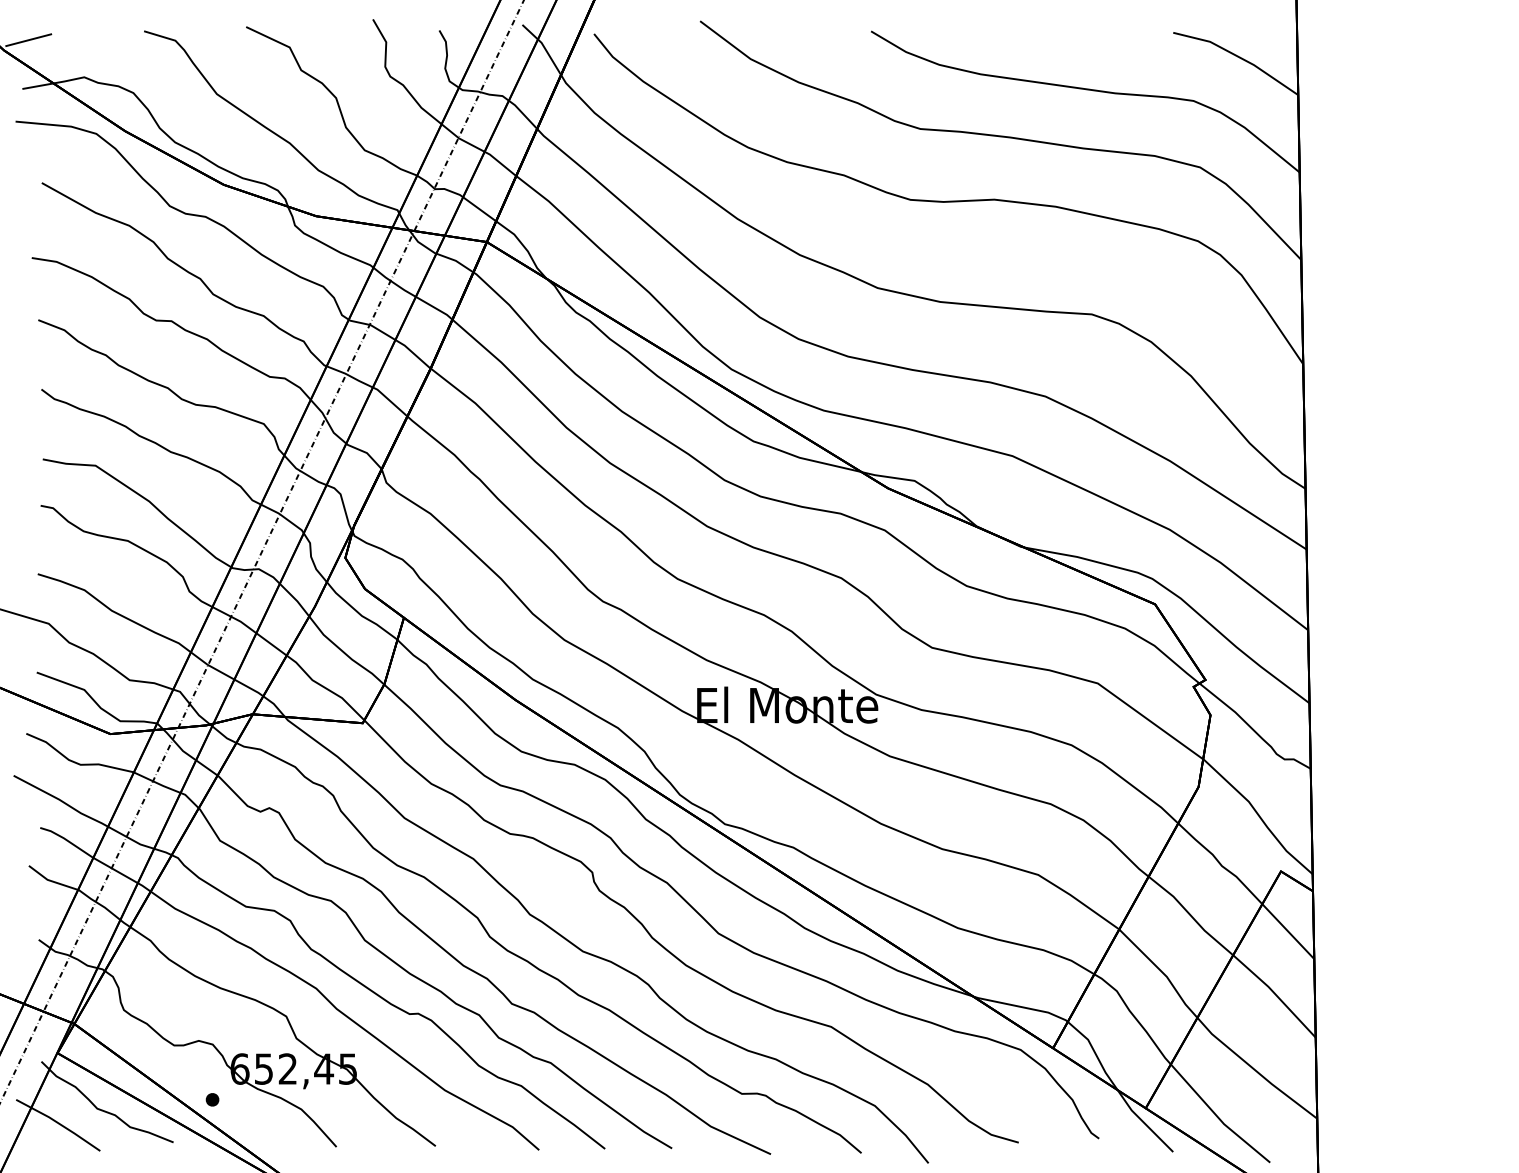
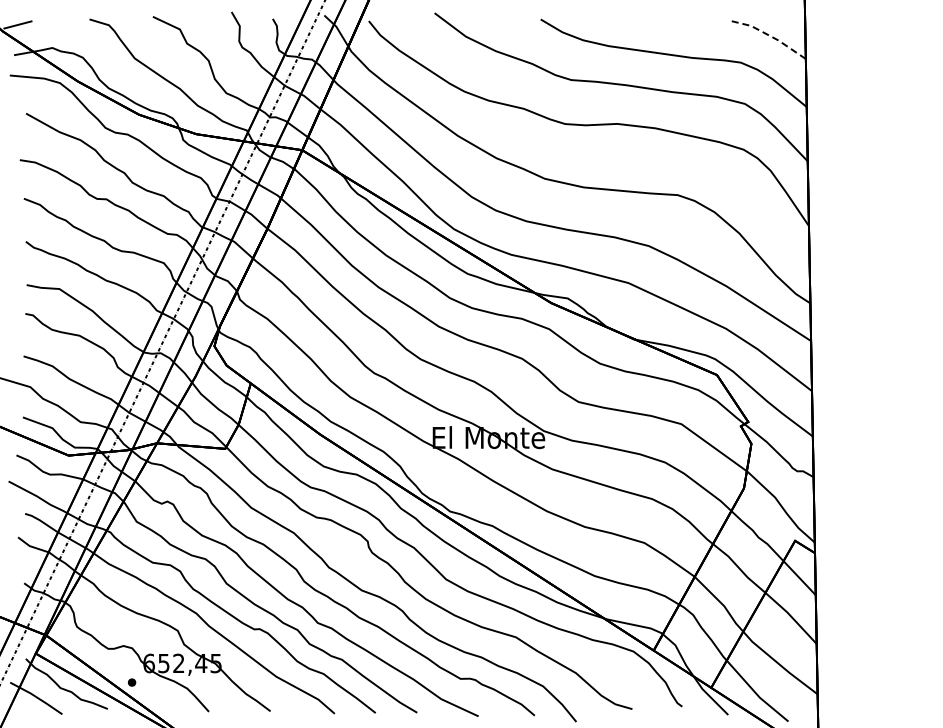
line: (1238, 57) -> (768, 35), solid -> dashed

